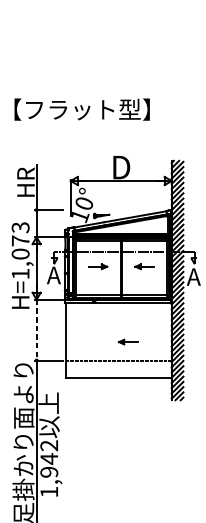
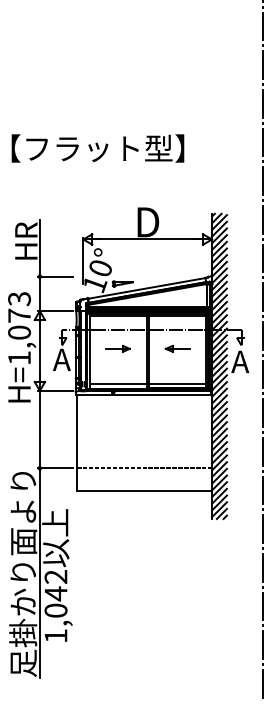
line: (36, 330) -> (39, 429), dashed -> solid
part: (128, 341) -> (156, 444), removed
text: (48, 472) -> (55, 610), 1,942 -> 1,042

